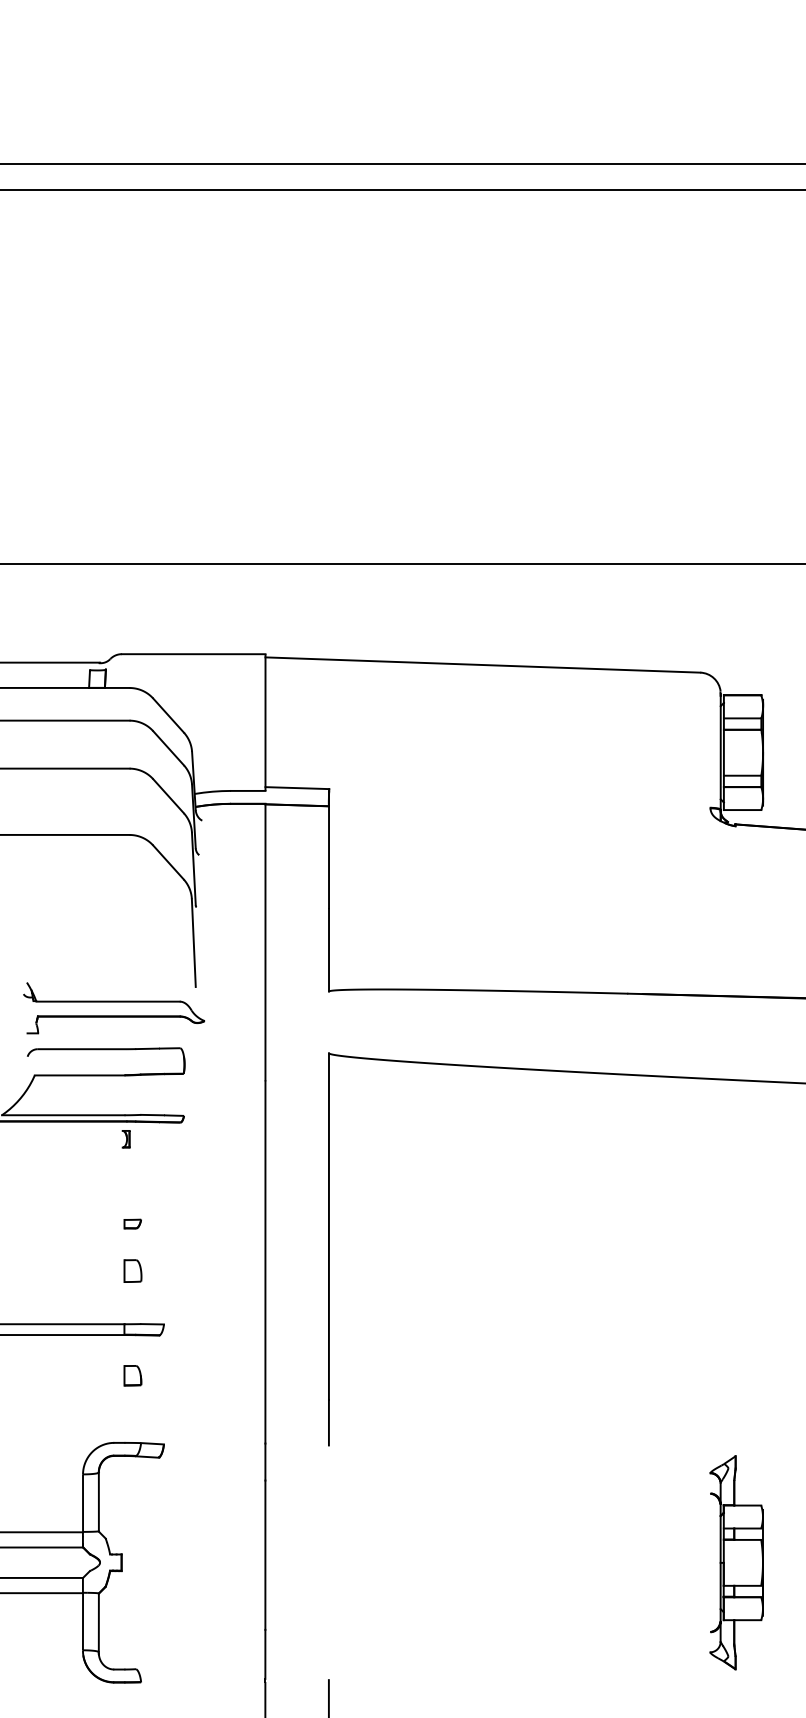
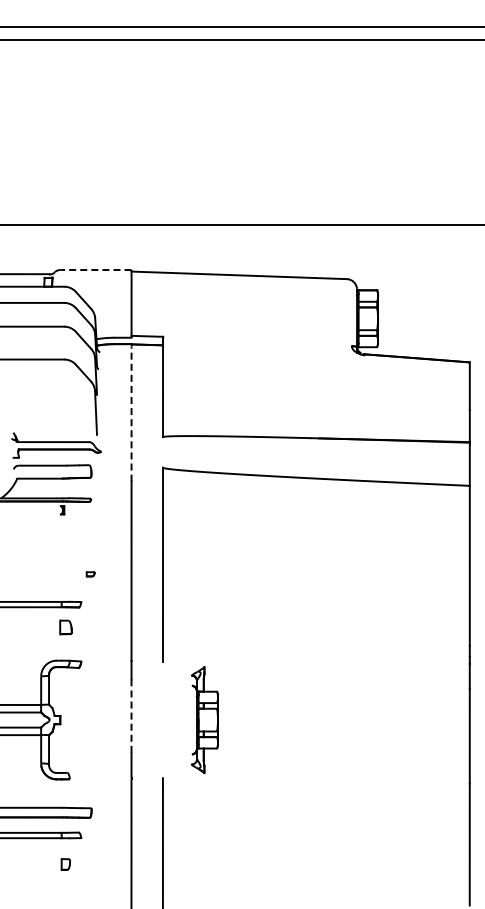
line: (192, 655) -> (95, 270), solid -> dashed
line: (265, 941) -> (131, 412), solid -> dashed
part: (132, 1224) -> (90, 574), moved
part: (132, 1270) -> (65, 575), removed
part: (132, 1375) -> (65, 627), size x1.4
line: (265, 1555) -> (131, 716), solid -> dashed
part: (735, 1561) -> (204, 719), moved

